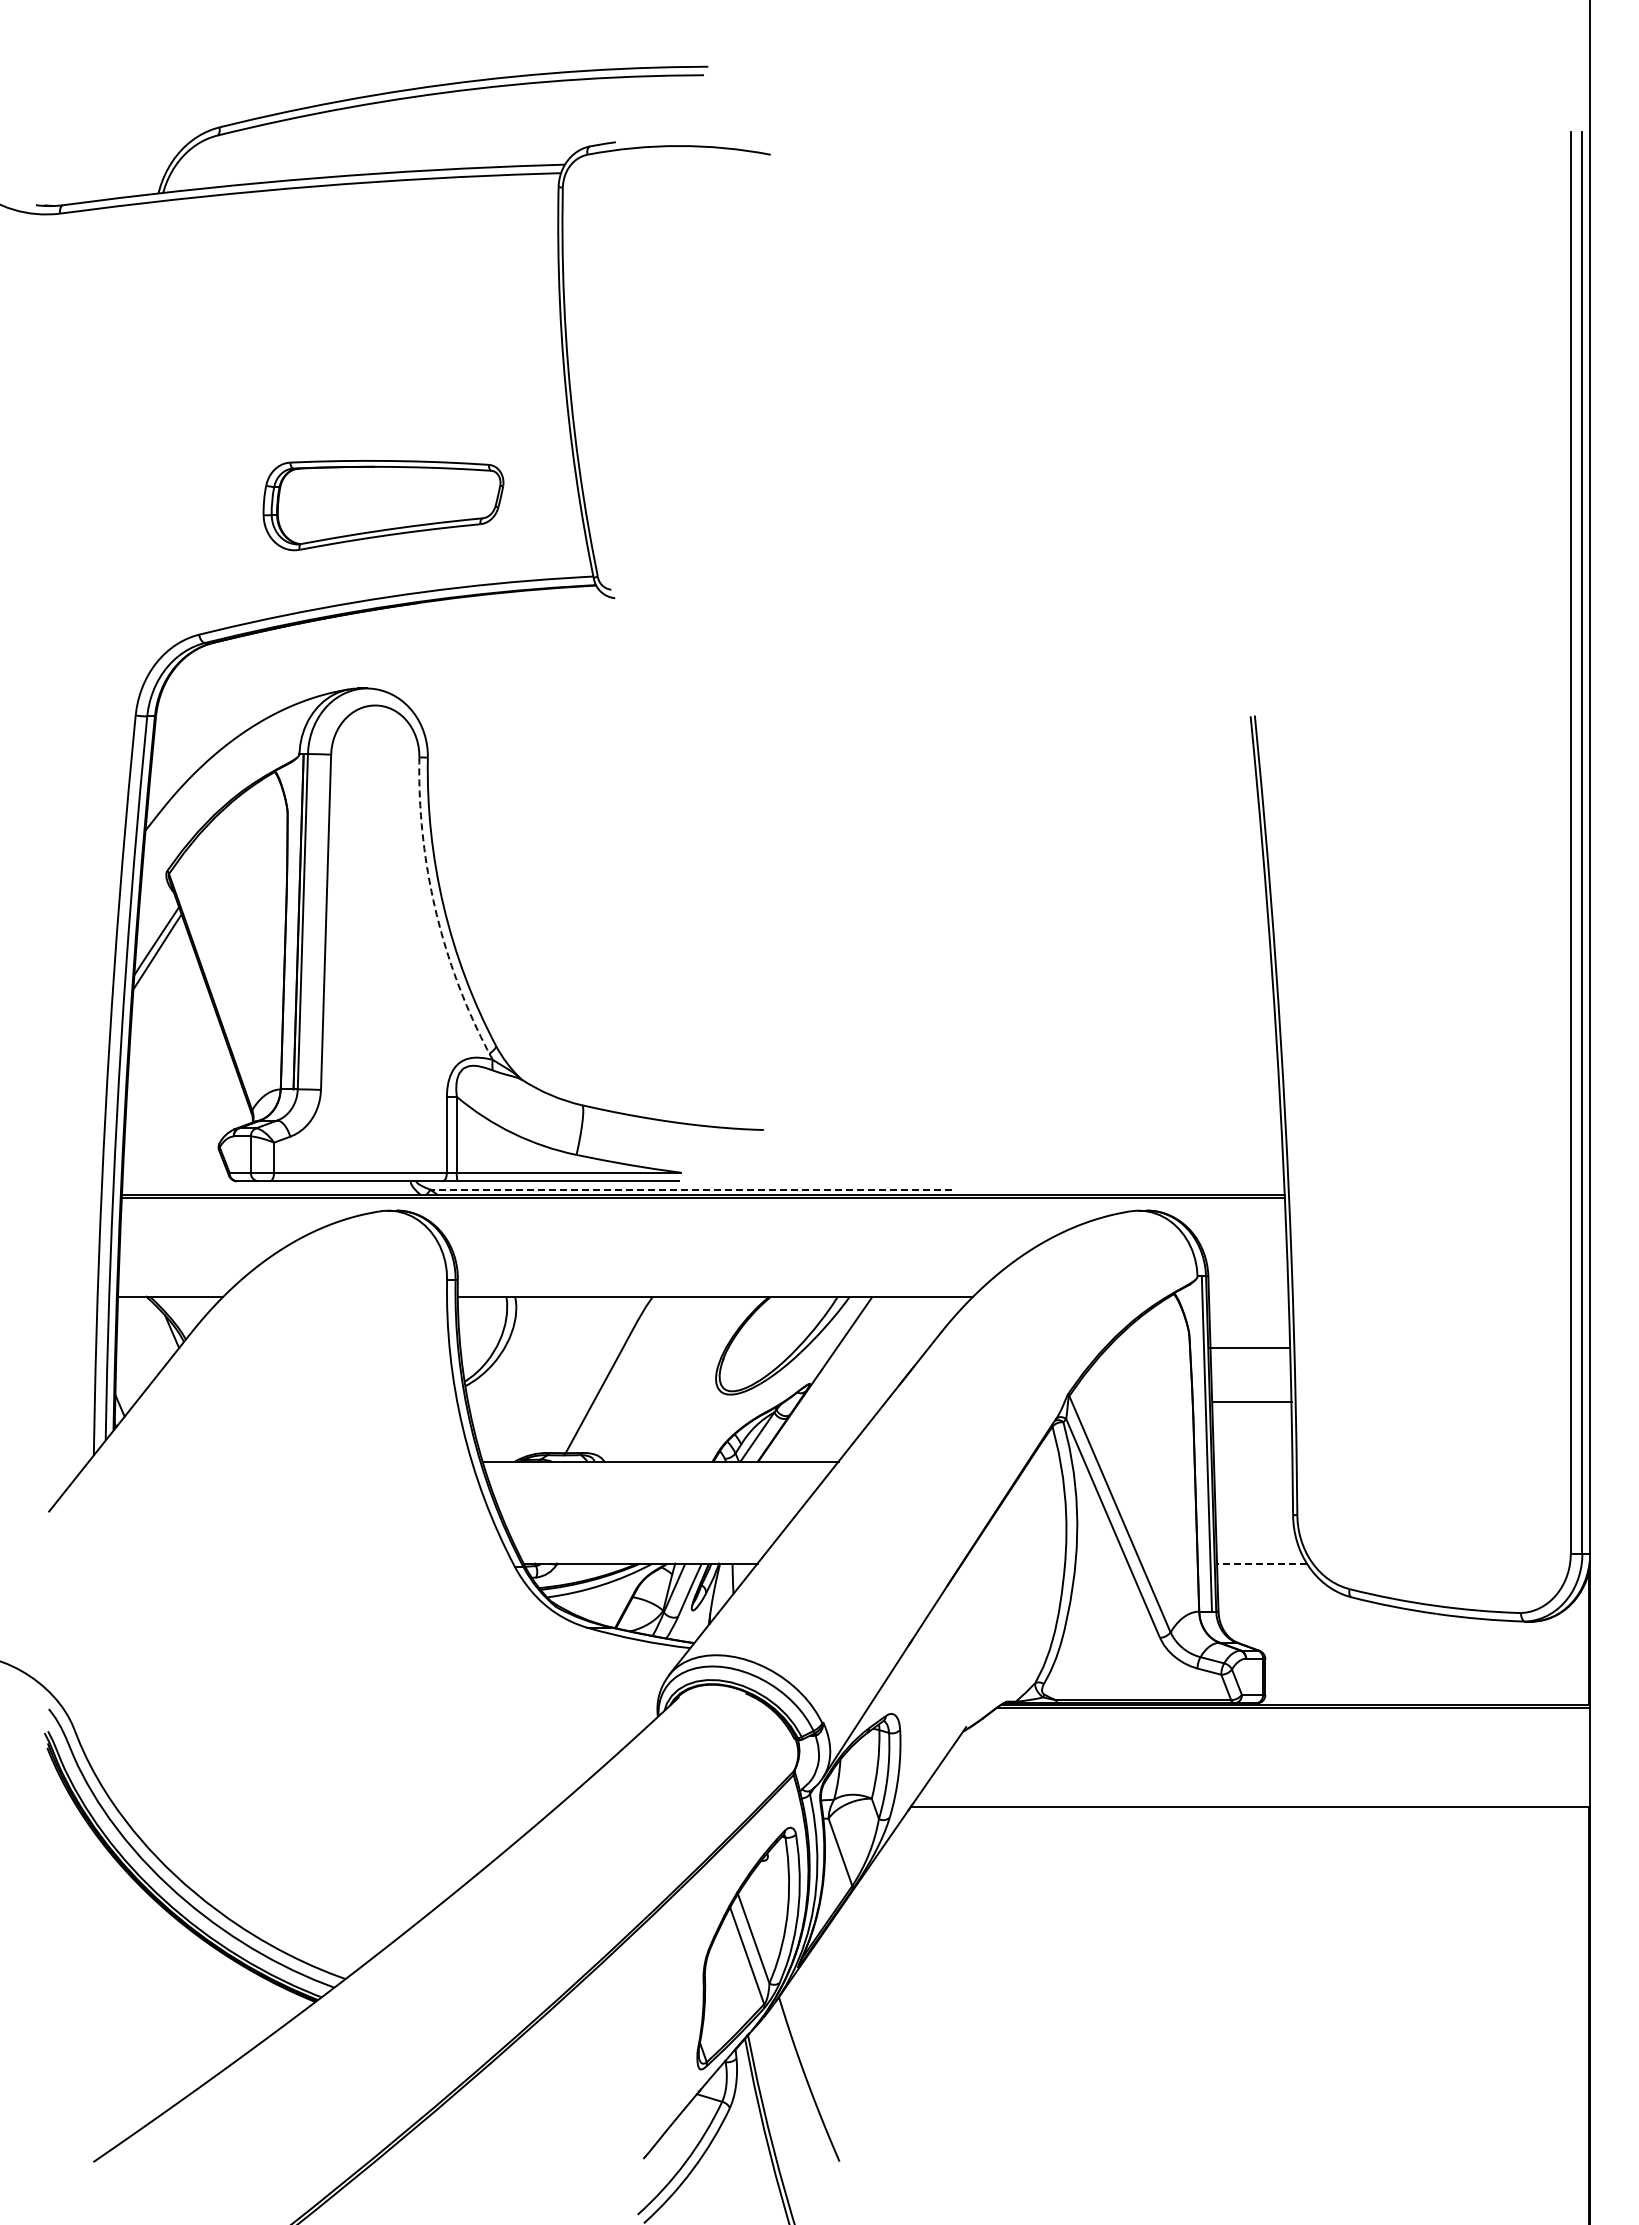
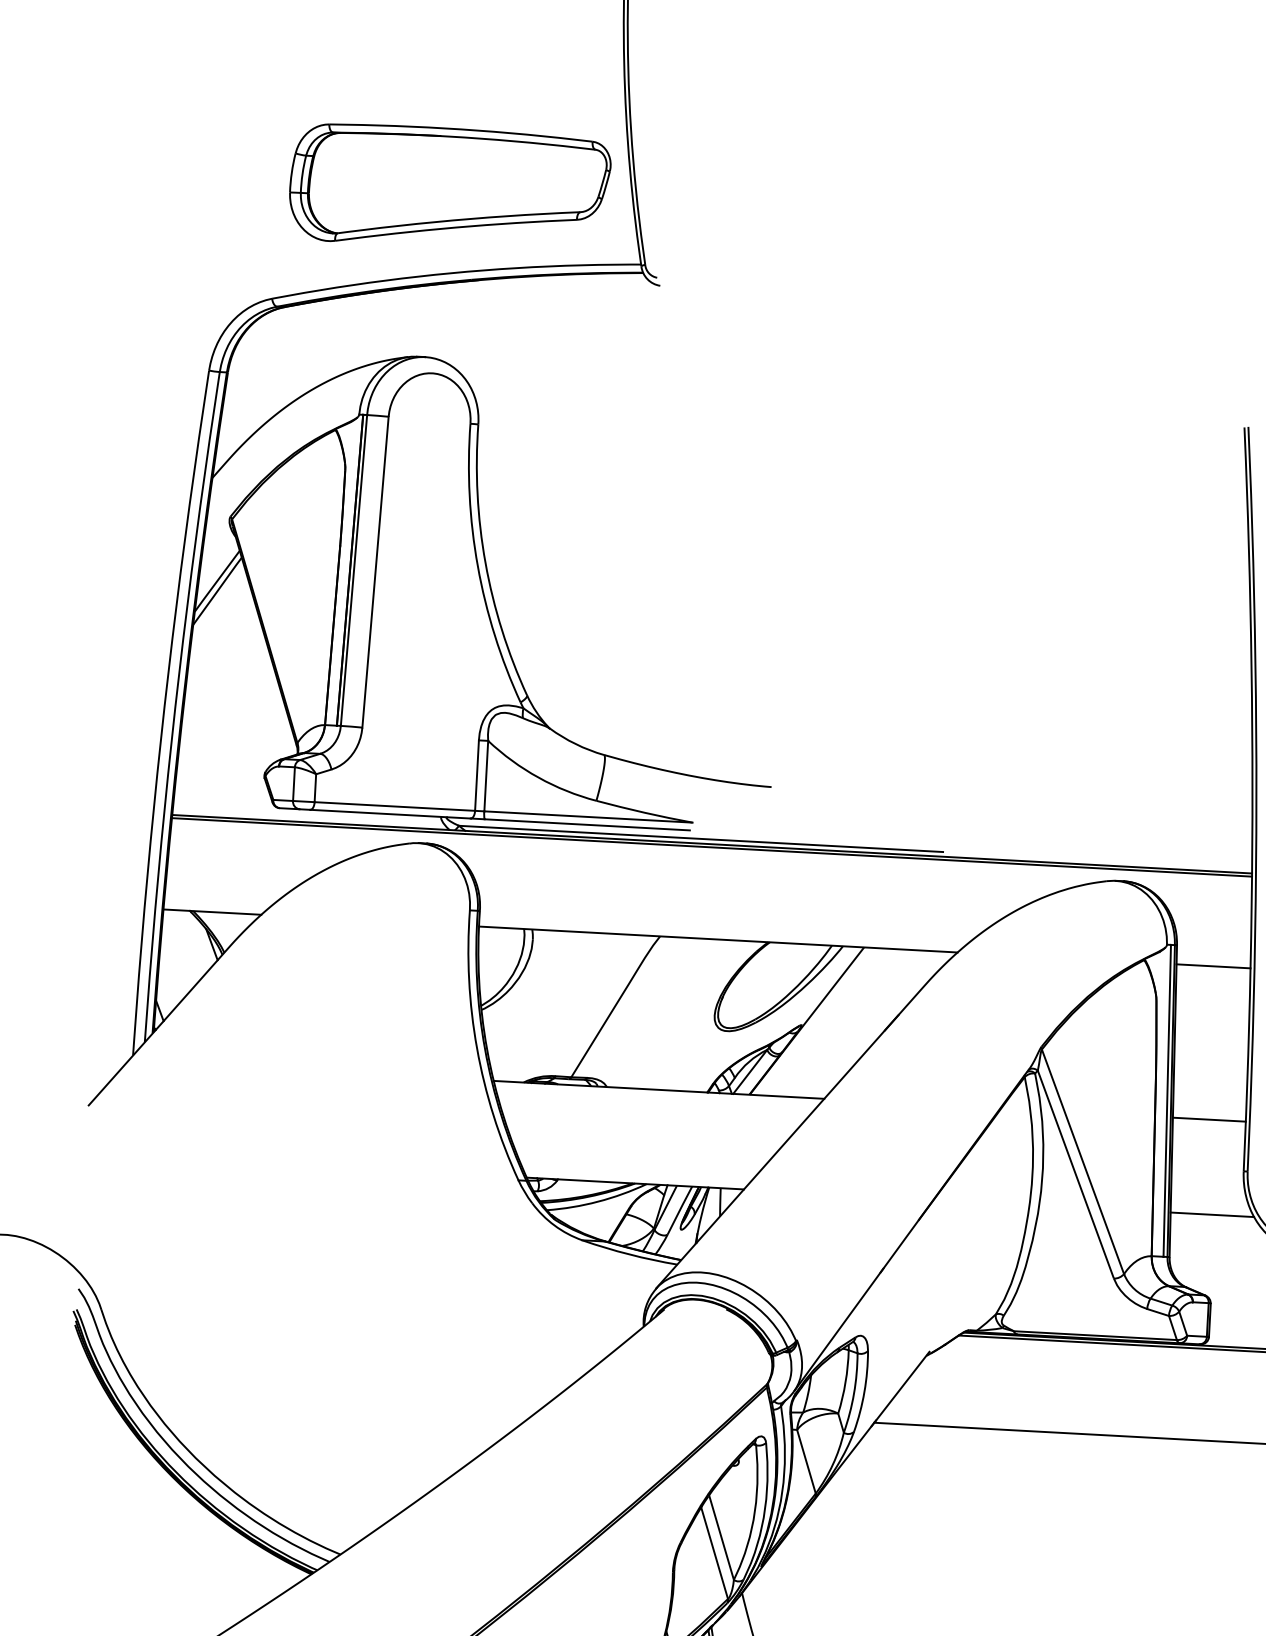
part: (383, 505) -> (449, 188), size x1.43
arc: (435, 910) -> (477, 566), dashed -> solid
line: (691, 1189) -> (701, 838), dashed -> solid
line: (1248, 1347) -> (1213, 966), moved
line: (1252, 1401) -> (1208, 1119), moved
line: (1261, 1563) -> (1211, 1214), dashed -> solid

